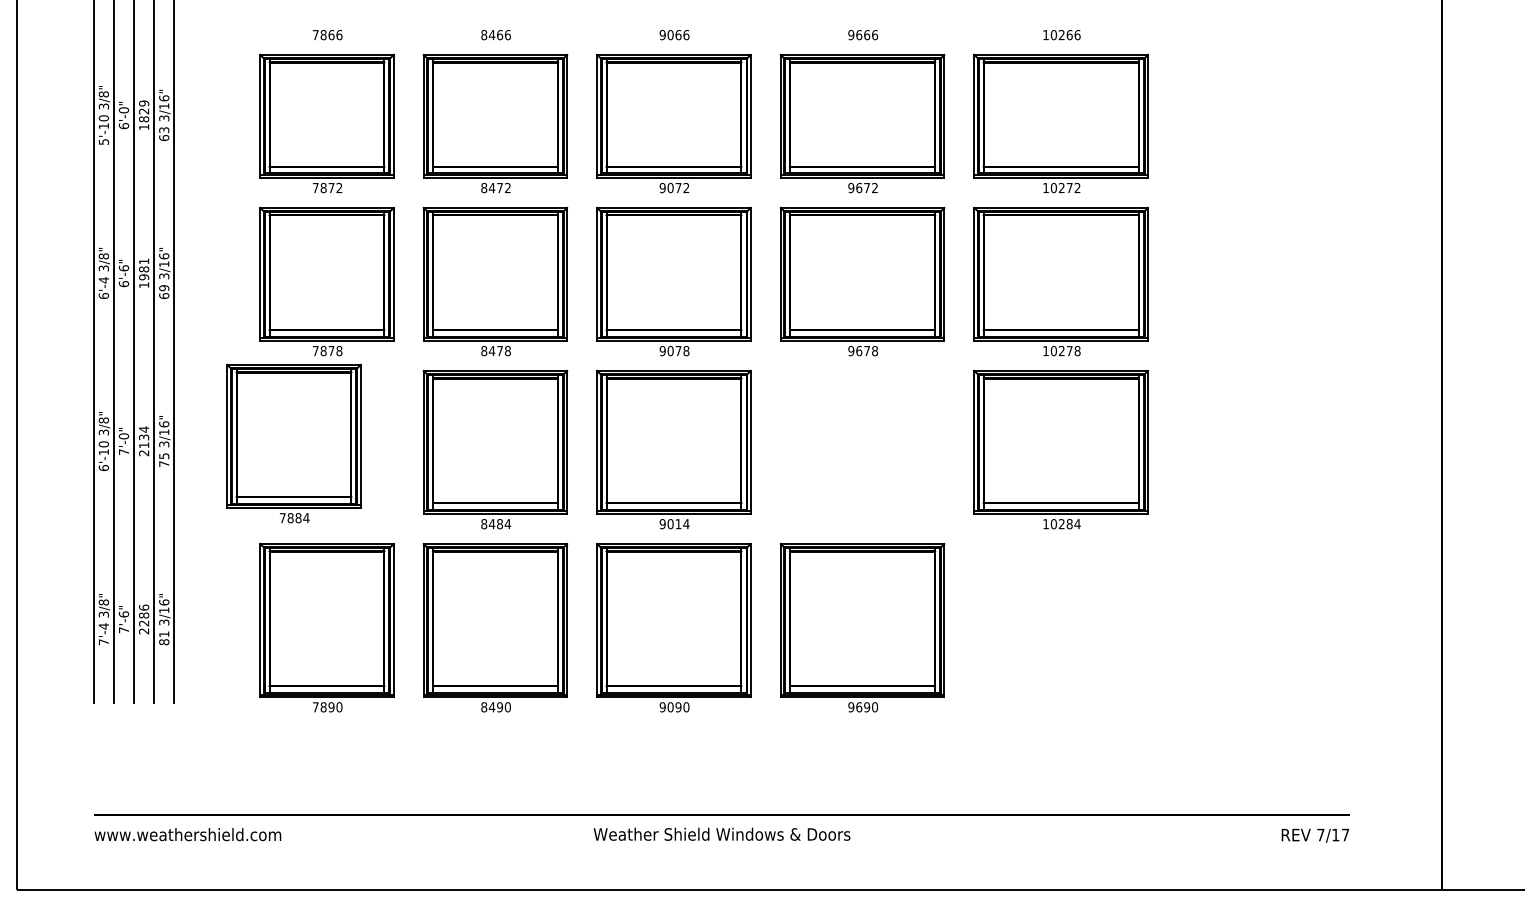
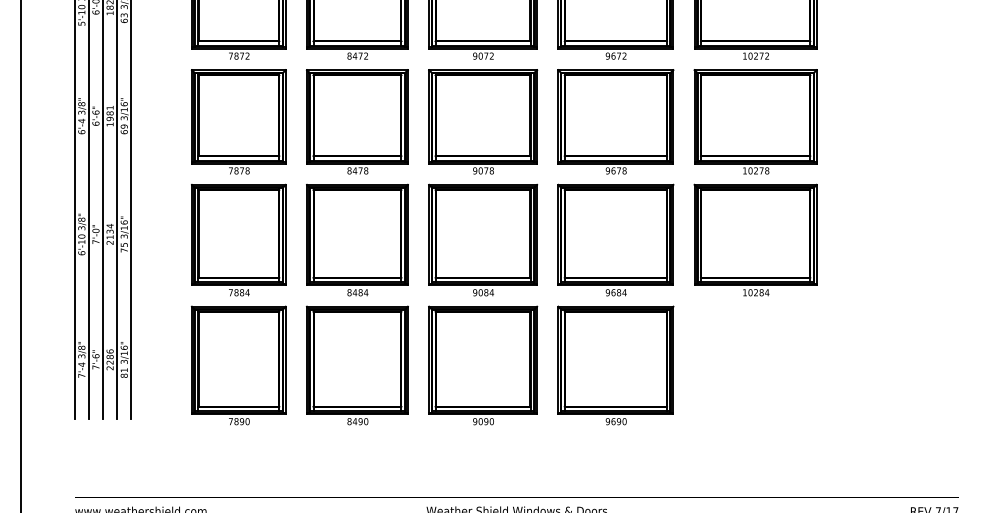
part: (293, 443) -> (238, 240), moved
part: (862, 449) -> (615, 240), added
text: (678, 524) -> (486, 292), 9014 -> 9084

